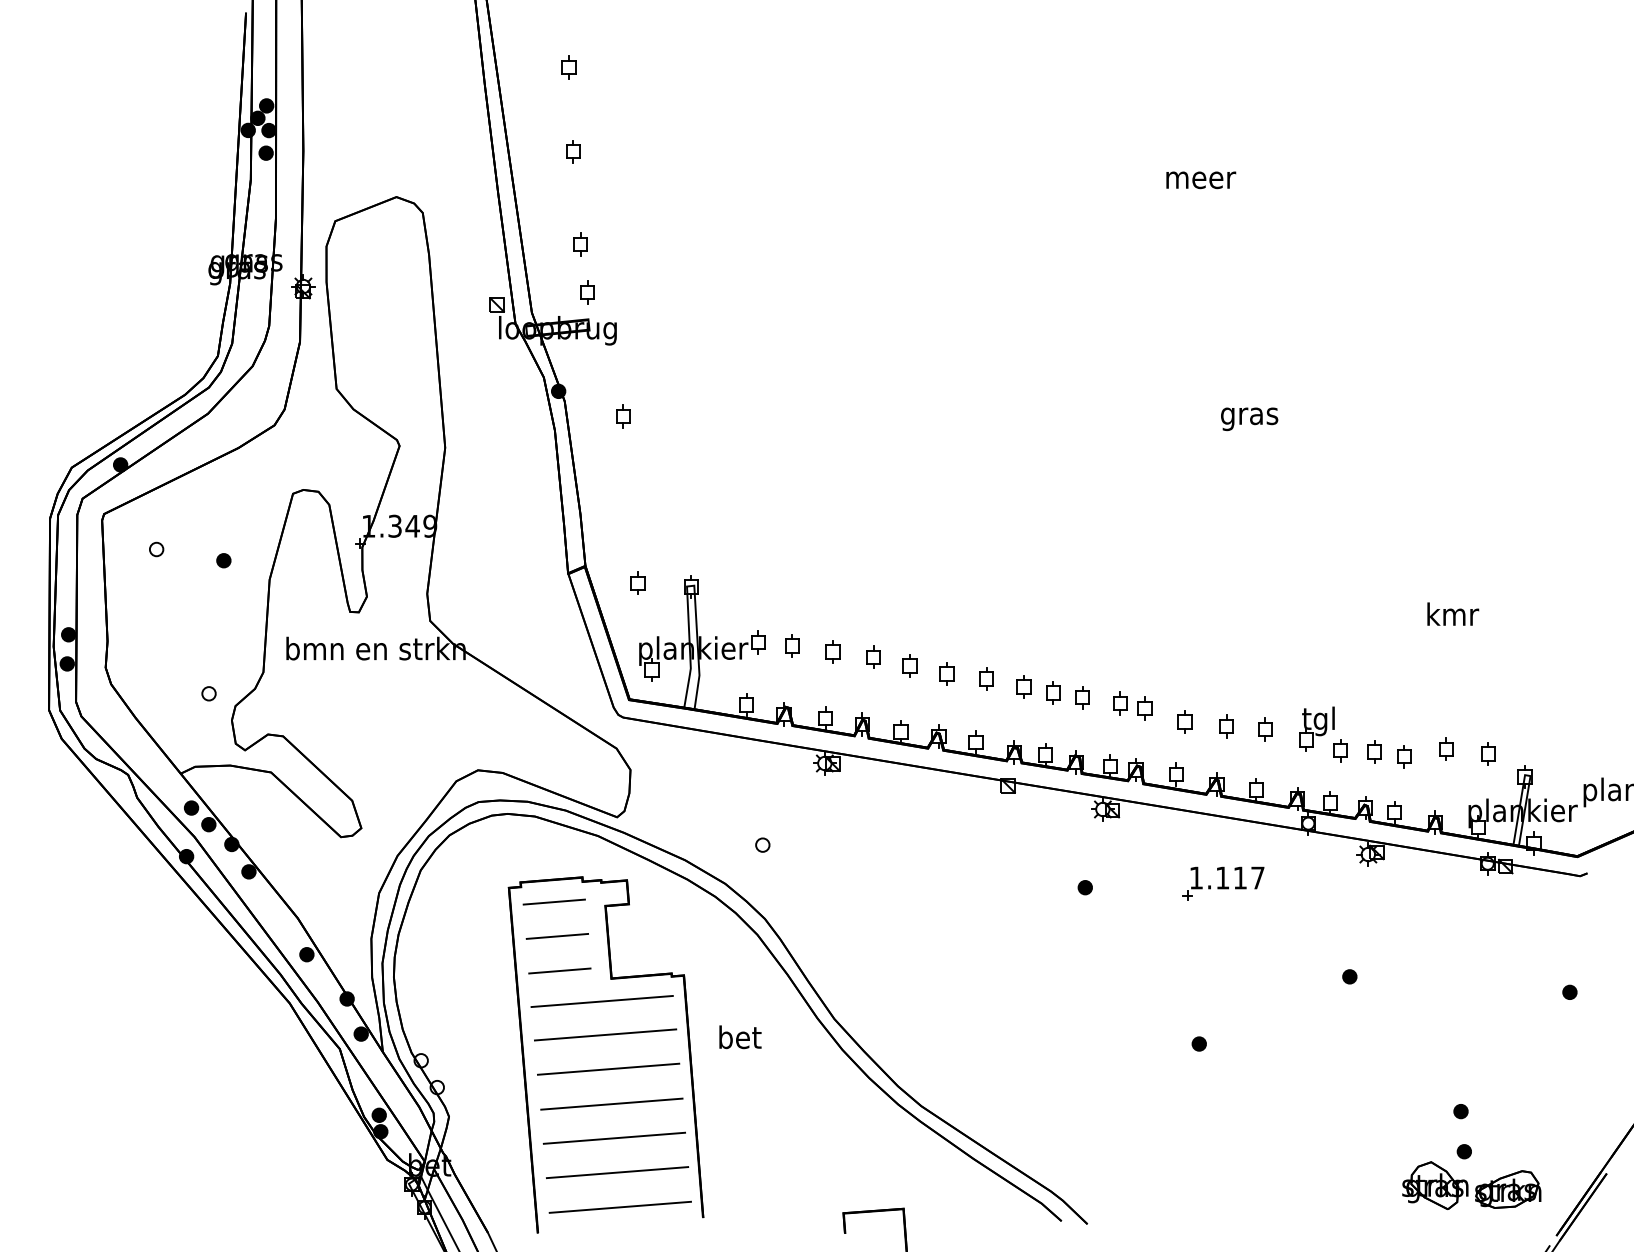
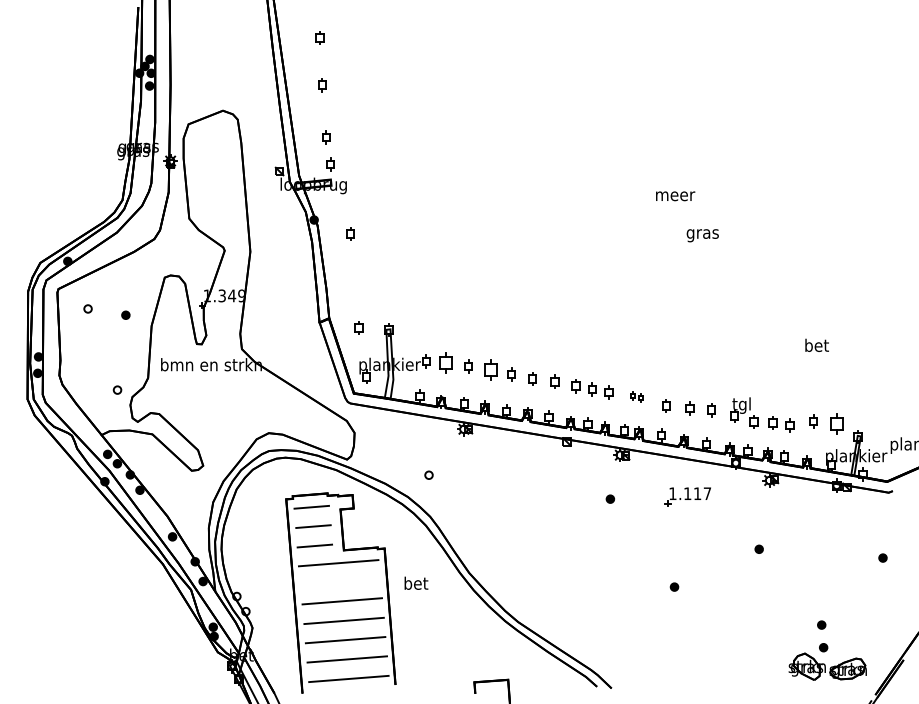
text: (1201, 180) -> (675, 196), moved
text: (1451, 612) -> (816, 344), kmr -> bet
part: (792, 646) -> (445, 363), size x1.6
part: (873, 657) -> (491, 369), size x1.6
part: (1131, 705) -> (636, 396), size x0.6
part: (1487, 753) -> (836, 423), size x1.6
line: (605, 1034) -> (340, 581), removed

